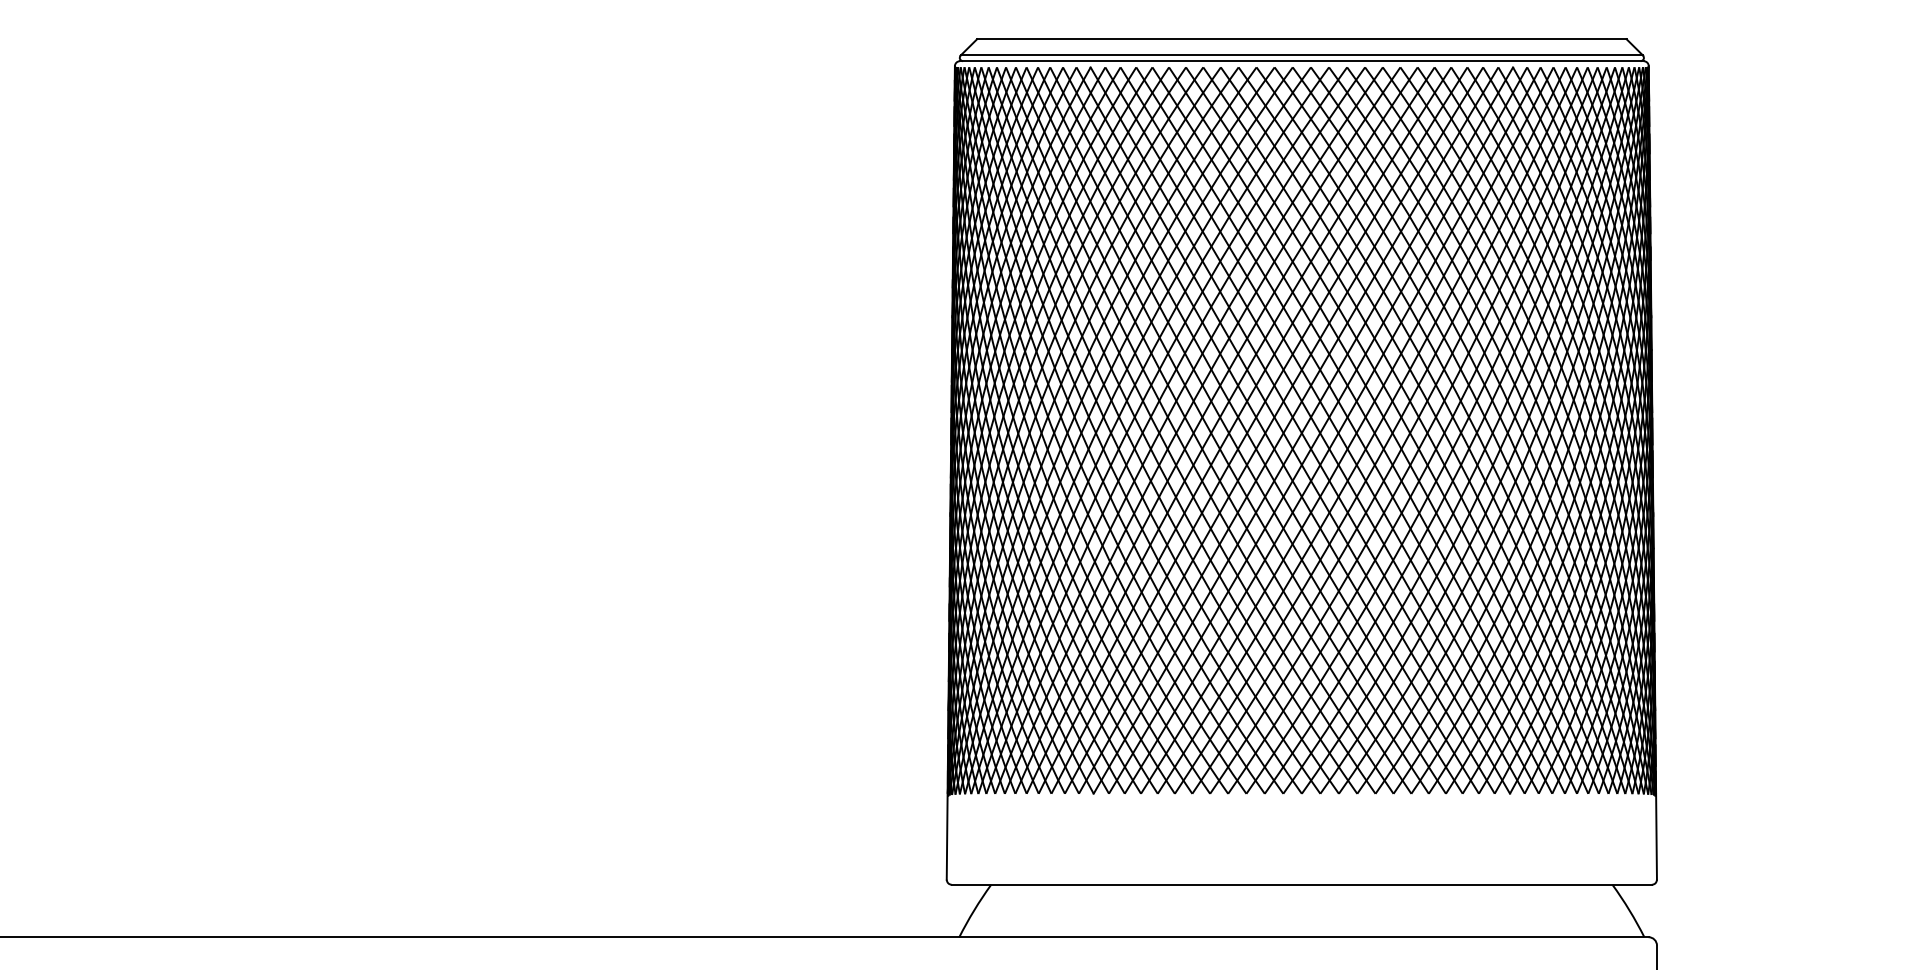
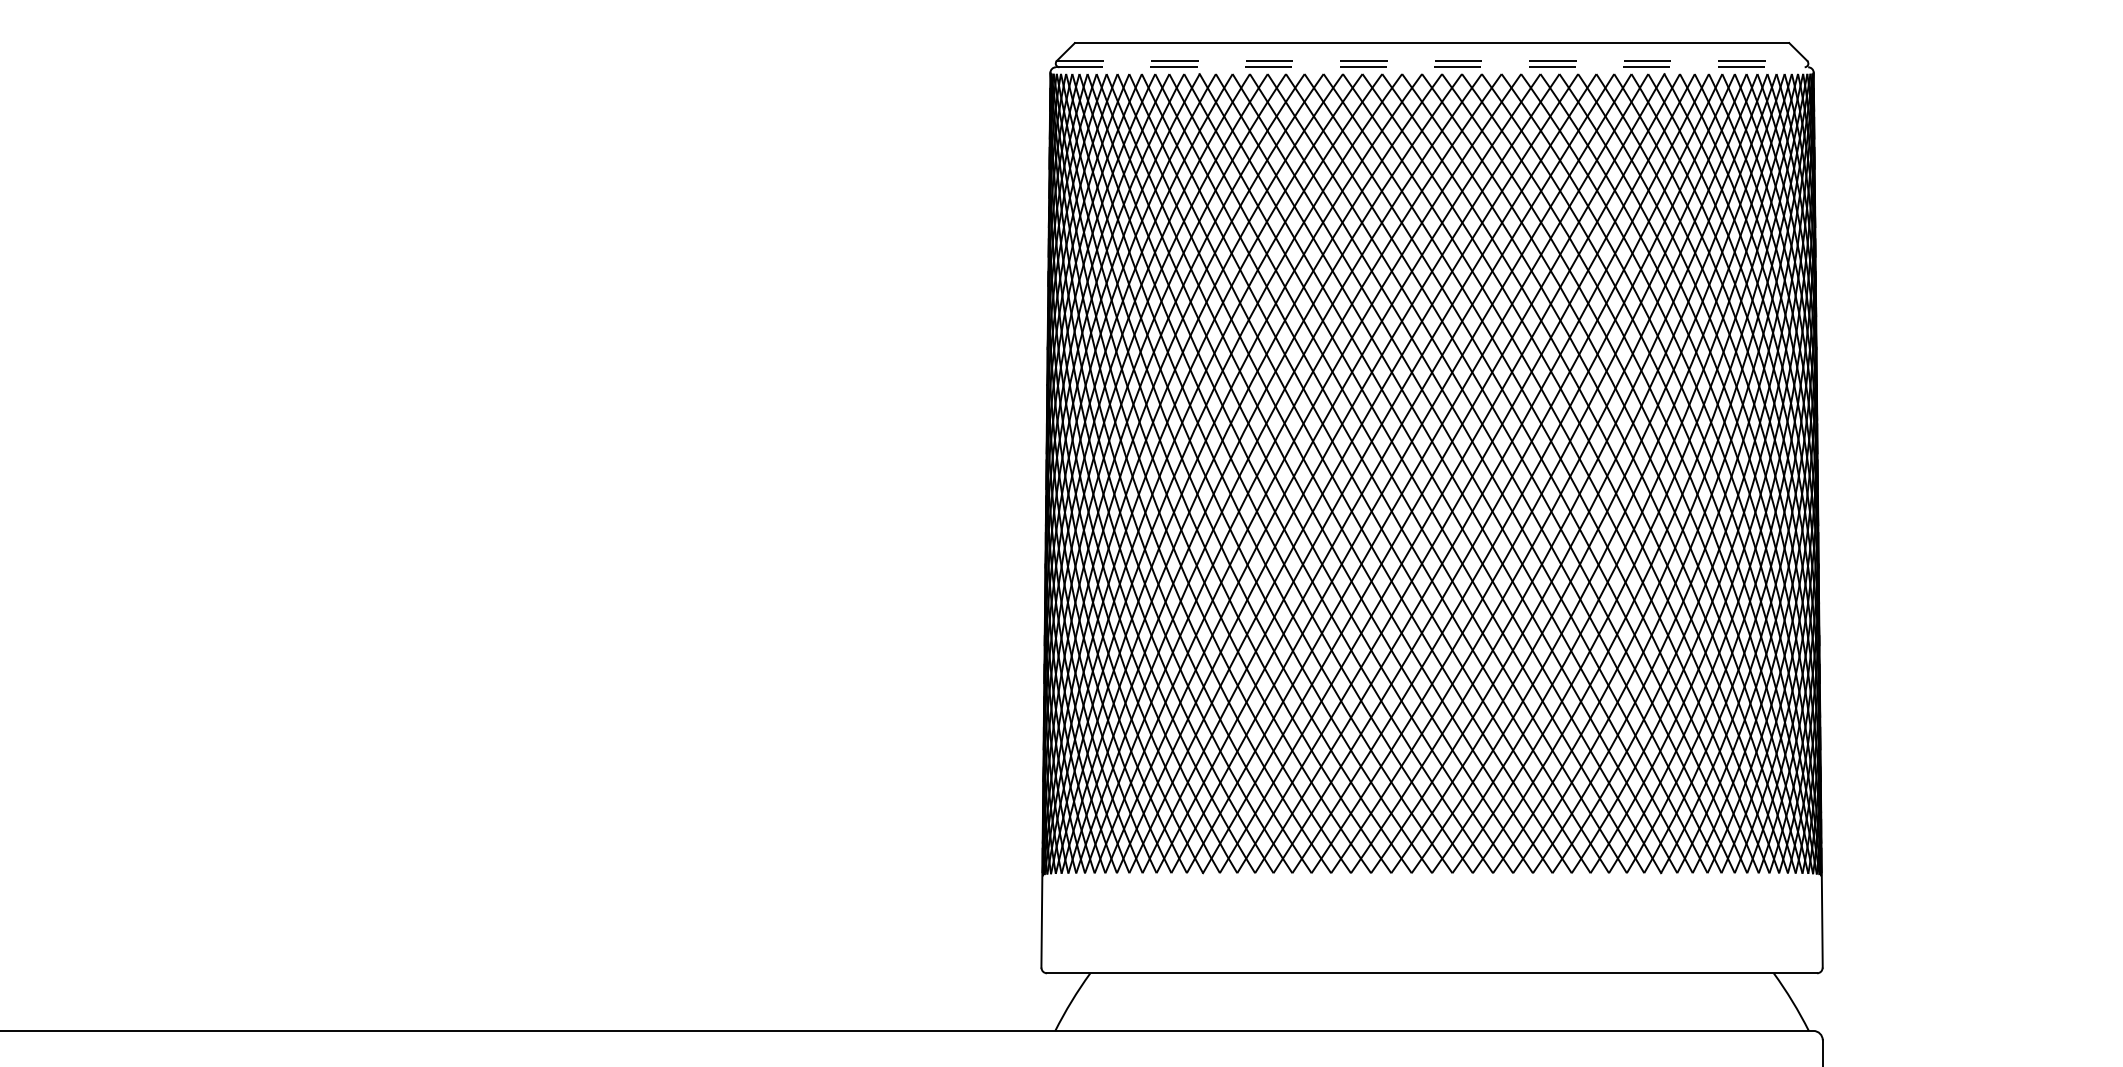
line: (1302, 55) -> (1432, 61), solid -> dashed
line: (1301, 61) -> (1431, 67), solid -> dashed

